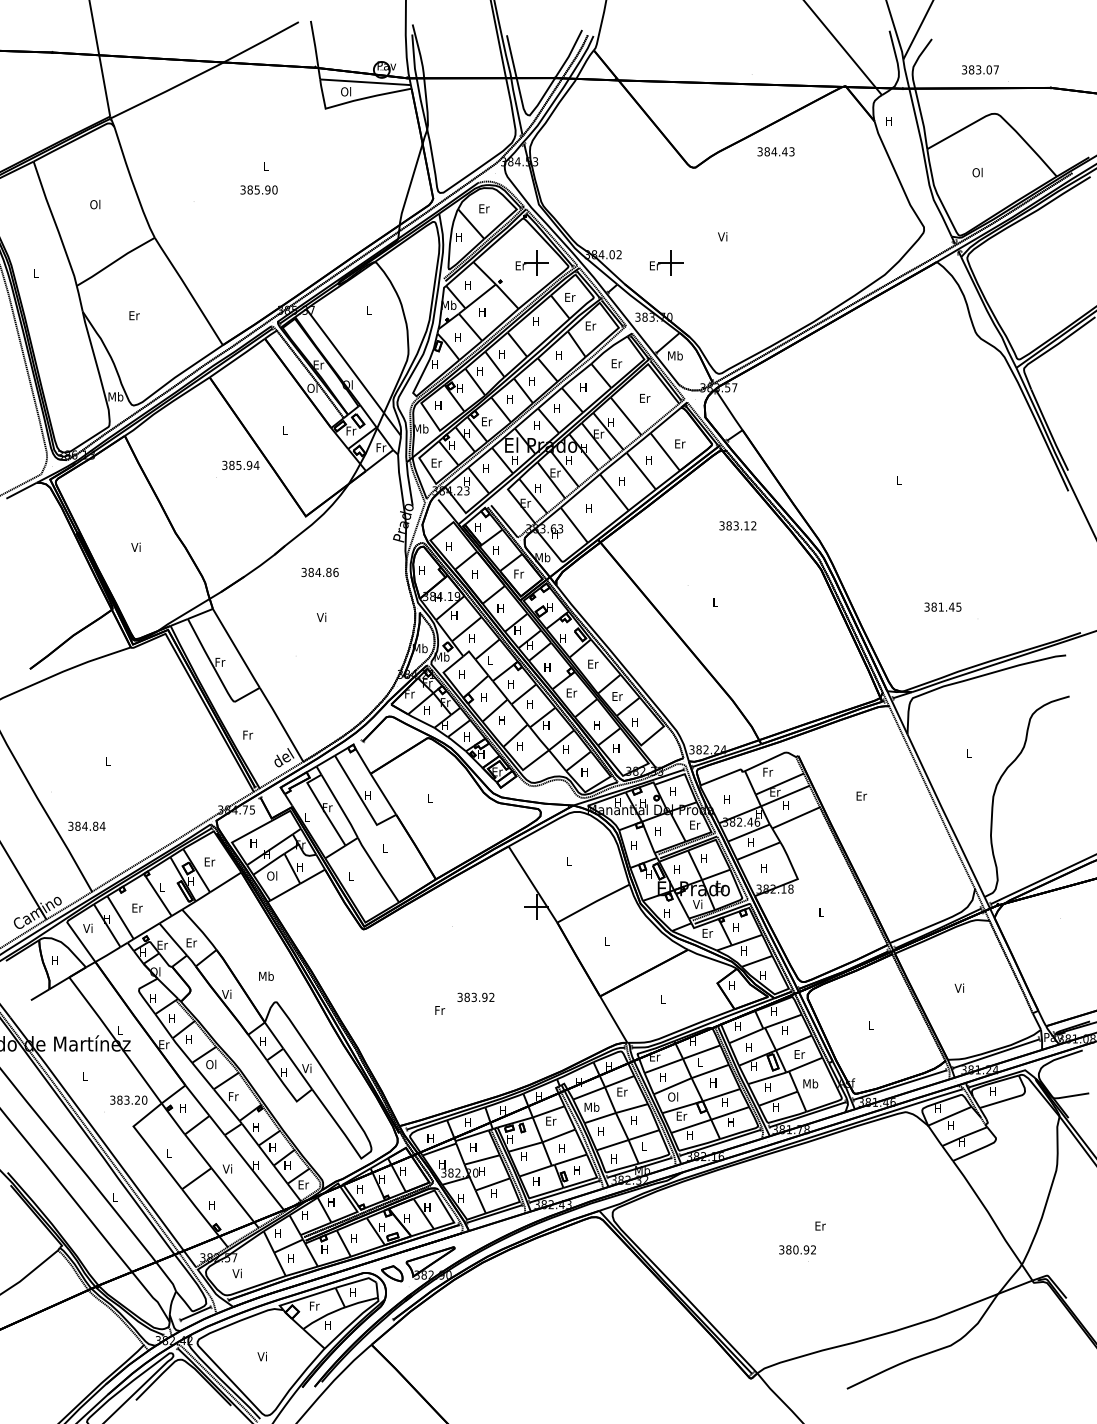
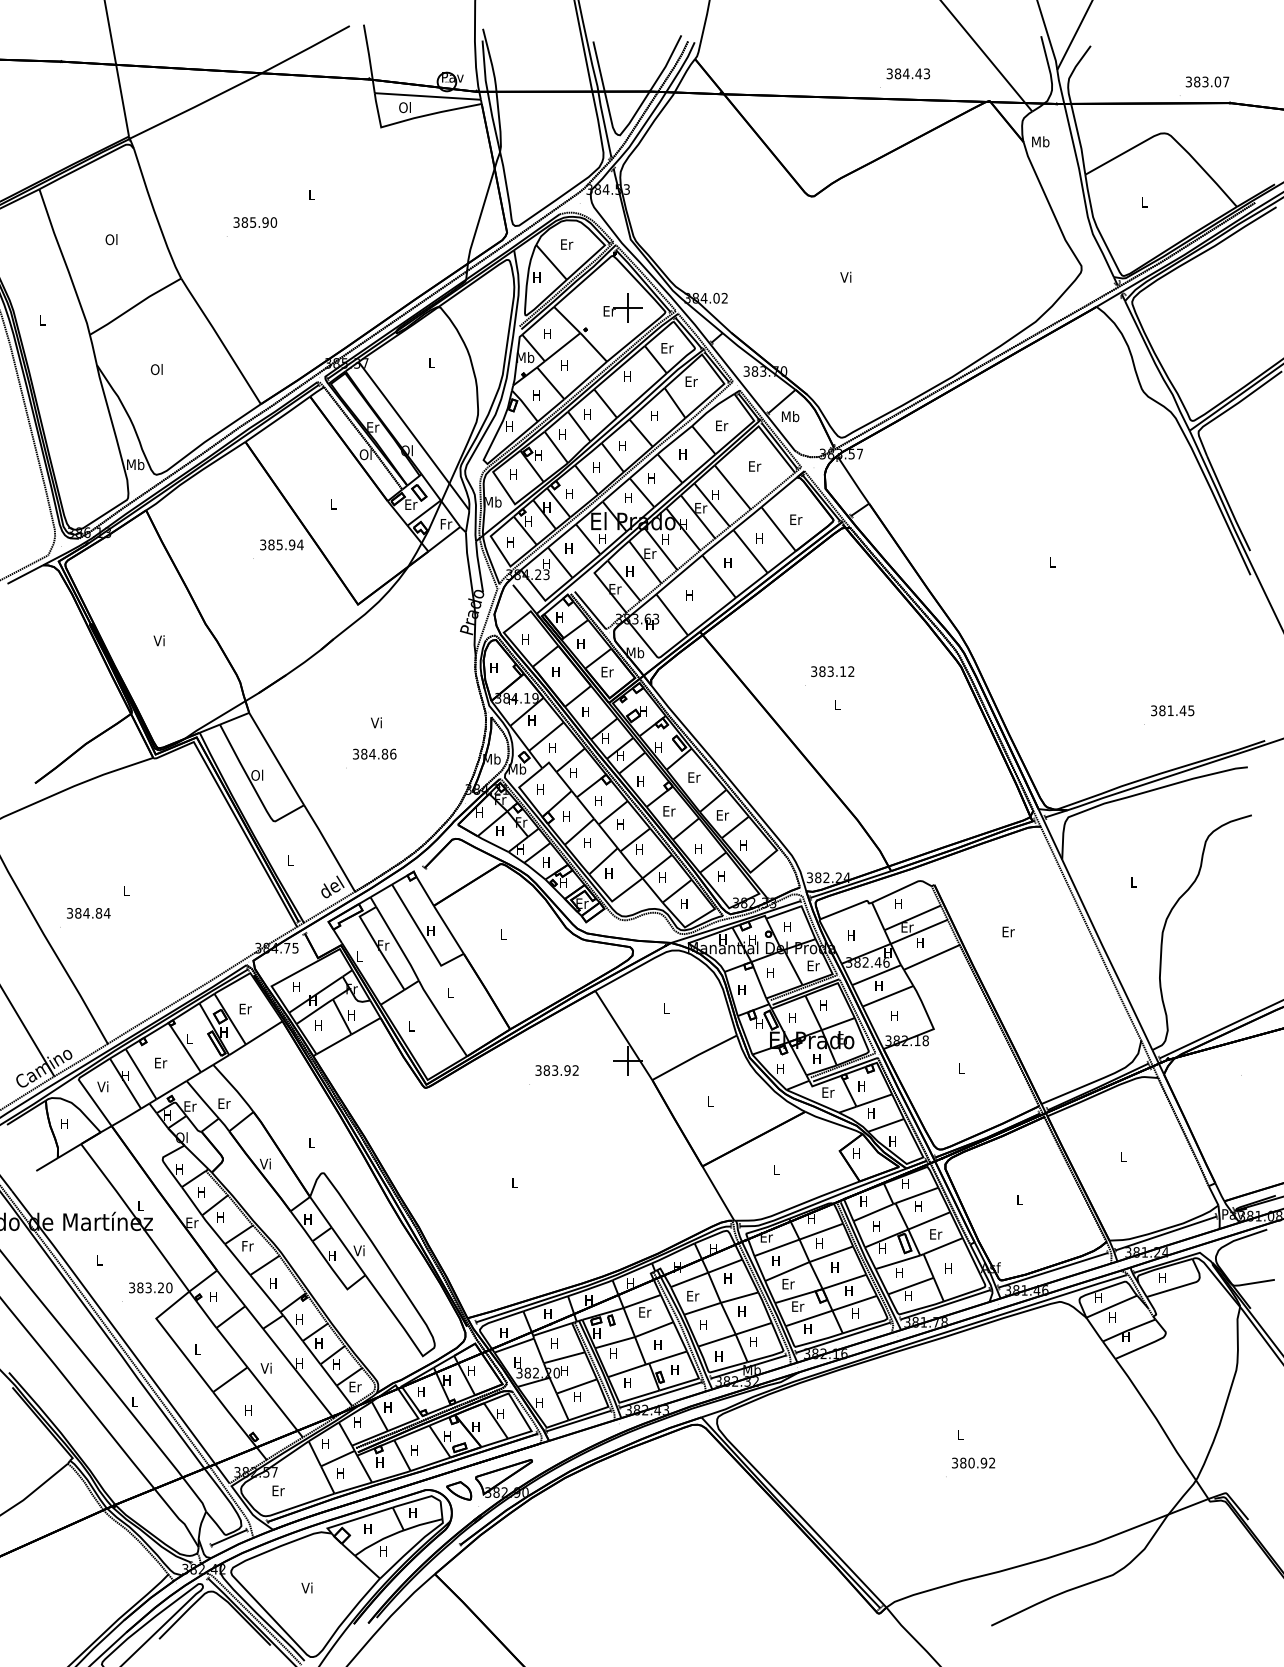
text: (980, 69) -> (1207, 81), moved
text: (888, 120) -> (1040, 141), H -> Mb
text: (775, 151) -> (907, 73), moved
text: (977, 172) -> (1144, 201), Ol -> L
text: (259, 189) -> (255, 222), moved
part: (665, 262) -> (779, 307), removed
text: (133, 315) -> (156, 369), Er -> Ol
text: (487, 421) -> (570, 493), Er -> H
text: (351, 430) -> (411, 504), Fr -> Er
text: (437, 463) -> (511, 542), Er -> H
text: (737, 525) -> (832, 671), moved
text: (319, 571) -> (374, 753), moved
text: (519, 574) -> (607, 672), Fr -> Er
text: (942, 606) -> (1172, 710), moved
text: (489, 659) -> (573, 772), L -> H
text: (219, 661) -> (257, 774), Fr -> Ol
text: (409, 694) -> (479, 812), Fr -> H
text: (248, 735) -> (290, 860), Fr -> L
text: (767, 771) -> (898, 903), Fr -> H
text: (86, 826) -> (88, 913), moved
text: (272, 875) -> (318, 1024), Ol -> H
text: (697, 904) -> (816, 1058), Vi -> H
text: (266, 976) -> (311, 1142), Mb -> L
text: (959, 987) -> (1122, 1156), Vi -> L
text: (475, 997) -> (556, 1070), moved
text: (439, 1010) -> (514, 1182), Fr -> L
text: (700, 1062) -> (819, 1243), L -> H
text: (211, 1064) -> (247, 1245), Ol -> Fr
text: (810, 1083) -> (948, 1268), Mb -> H
text: (622, 1092) -> (728, 1278), Er -> H
text: (233, 1096) -> (273, 1283), Fr -> H
text: (672, 1096) -> (787, 1283), Ol -> Er
text: (591, 1106) -> (692, 1295), Mb -> Er
text: (643, 1146) -> (753, 1341), L -> H
text: (820, 1226) -> (960, 1435), Er -> L
text: (797, 1249) -> (973, 1462), moved
text: (237, 1273) -> (278, 1490), Vi -> Er
text: (314, 1305) -> (368, 1528), Fr -> H

